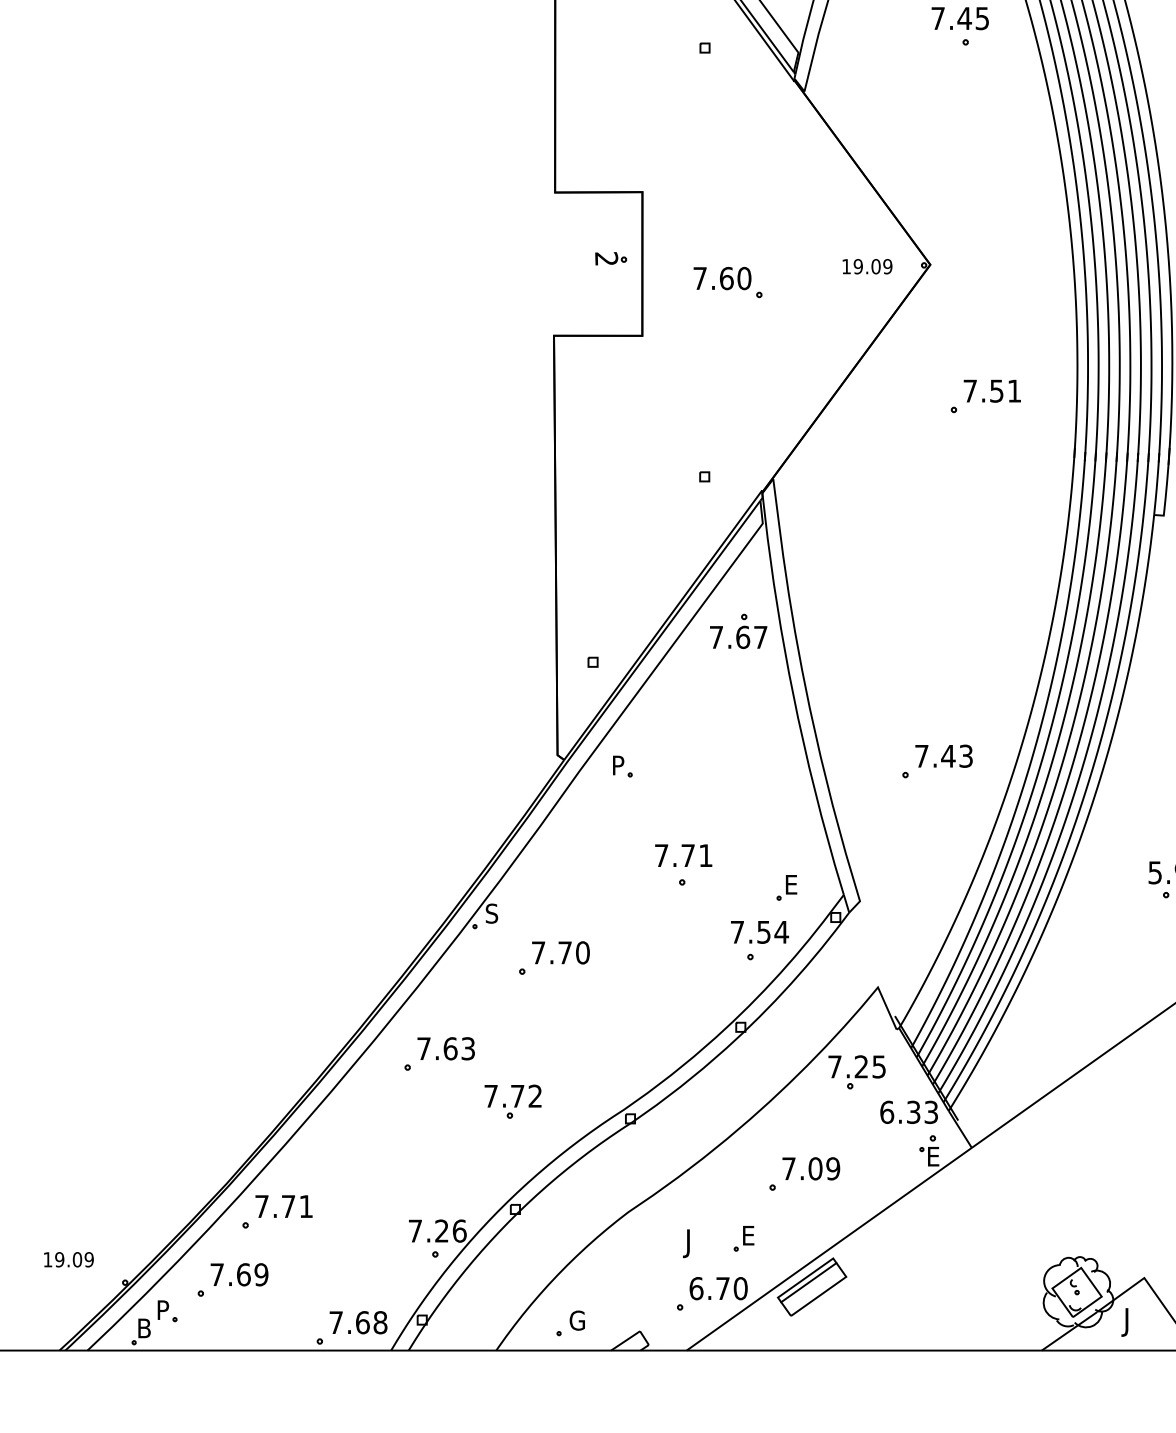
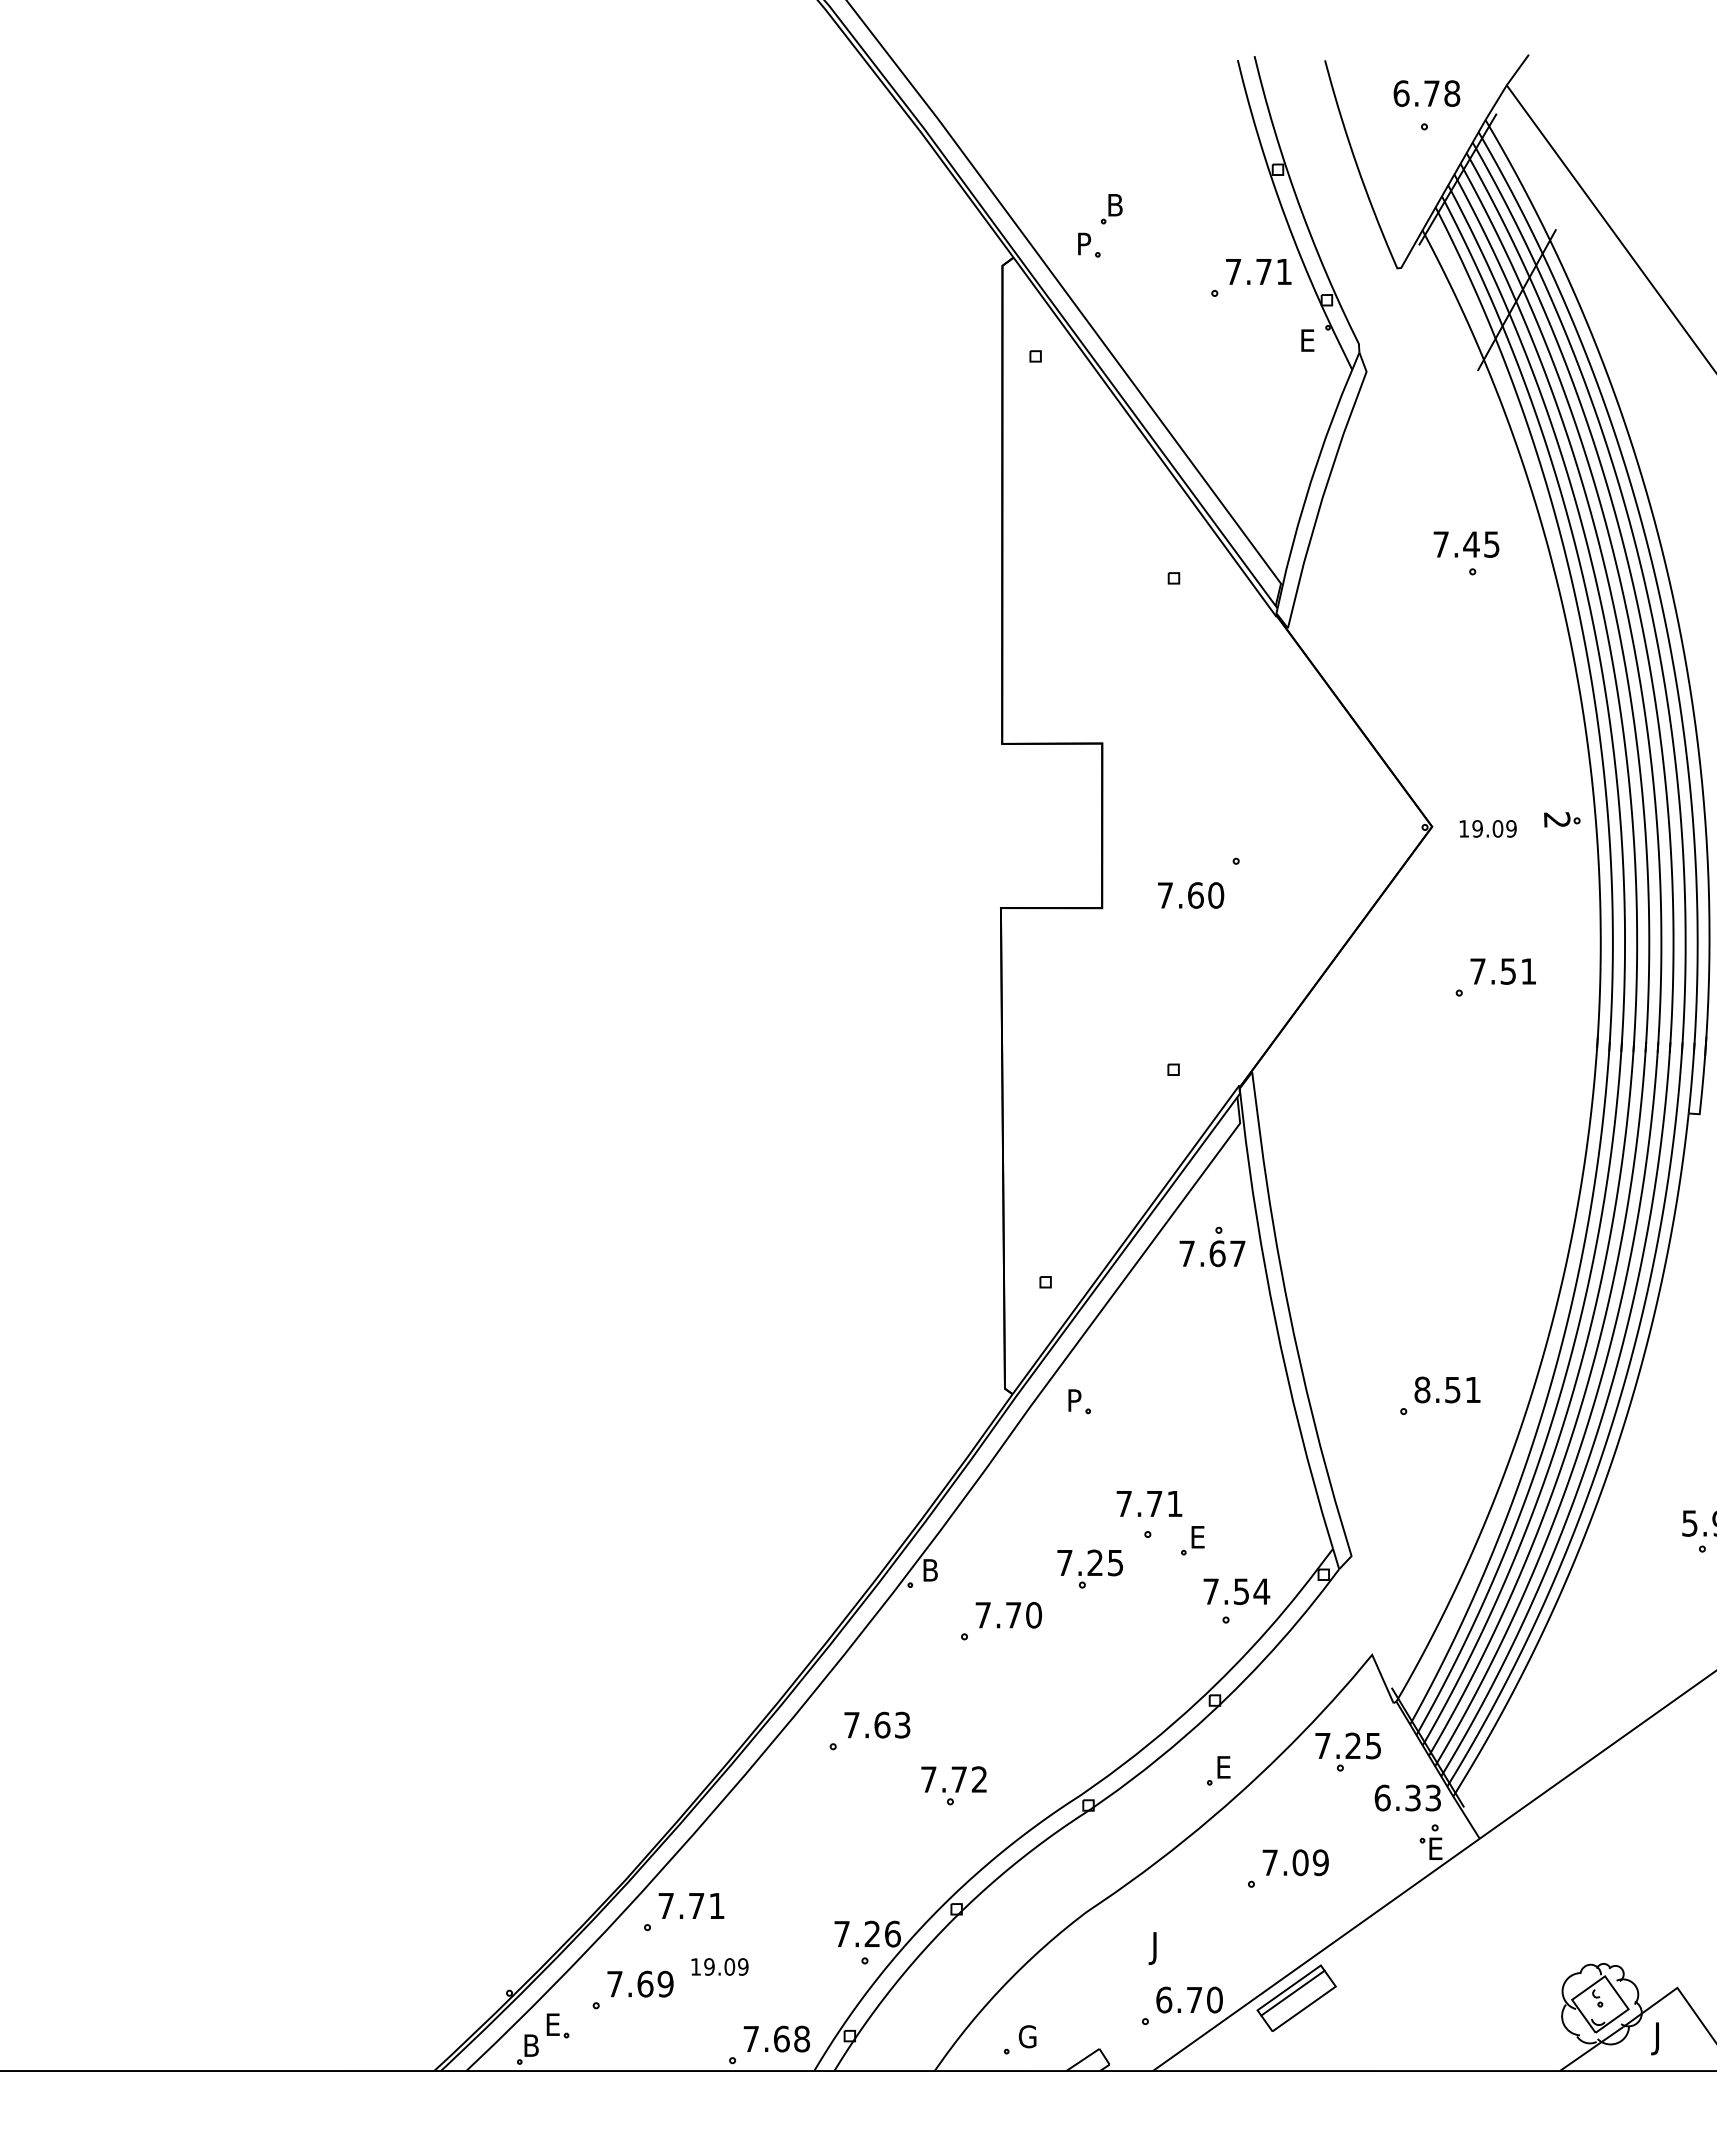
part: (611, 258) -> (1562, 819), moved
text: (866, 266) -> (1487, 828), moved
text: (722, 278) -> (1191, 895), moved
text: (943, 755) -> (1447, 1389), 7.43 -> 8.51
part: (786, 887) -> (1192, 1540), moved
text: (491, 912) -> (929, 1569), S -> B
part: (631, 912) -> (1089, 1568), added
part: (743, 1238) -> (1218, 1770), moved
text: (68, 1259) -> (719, 1966), moved
text: (164, 1309) -> (554, 2024), P -> E

